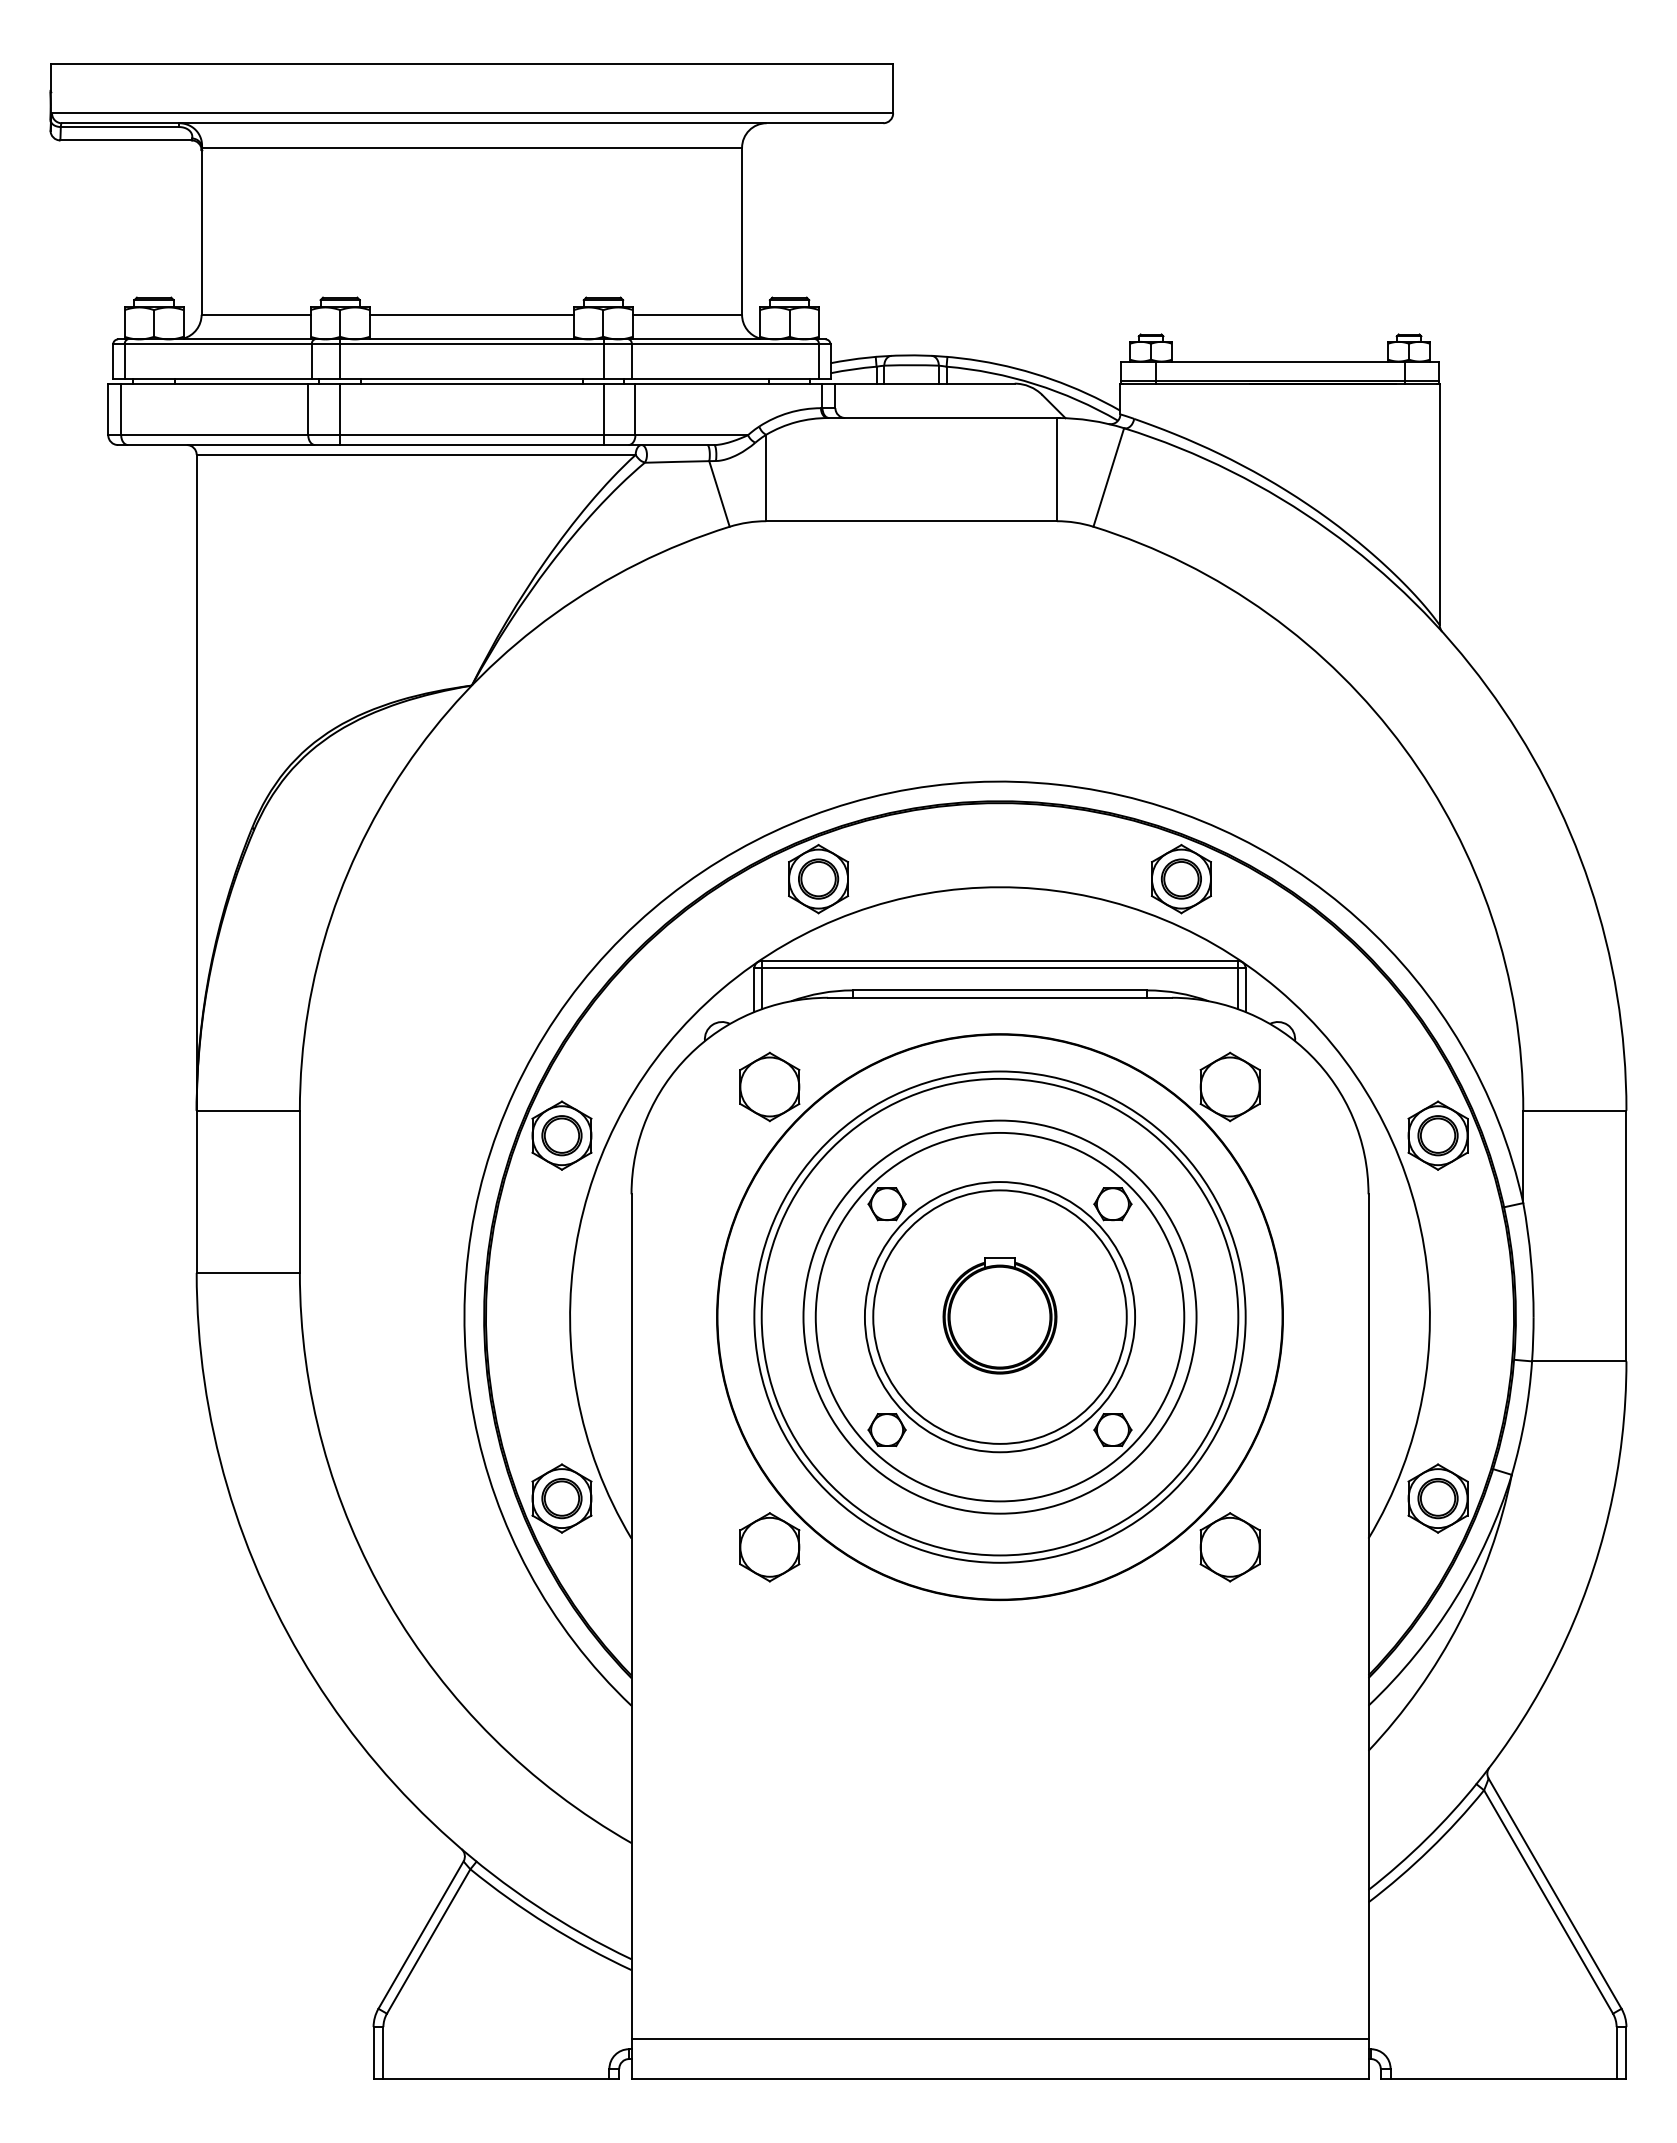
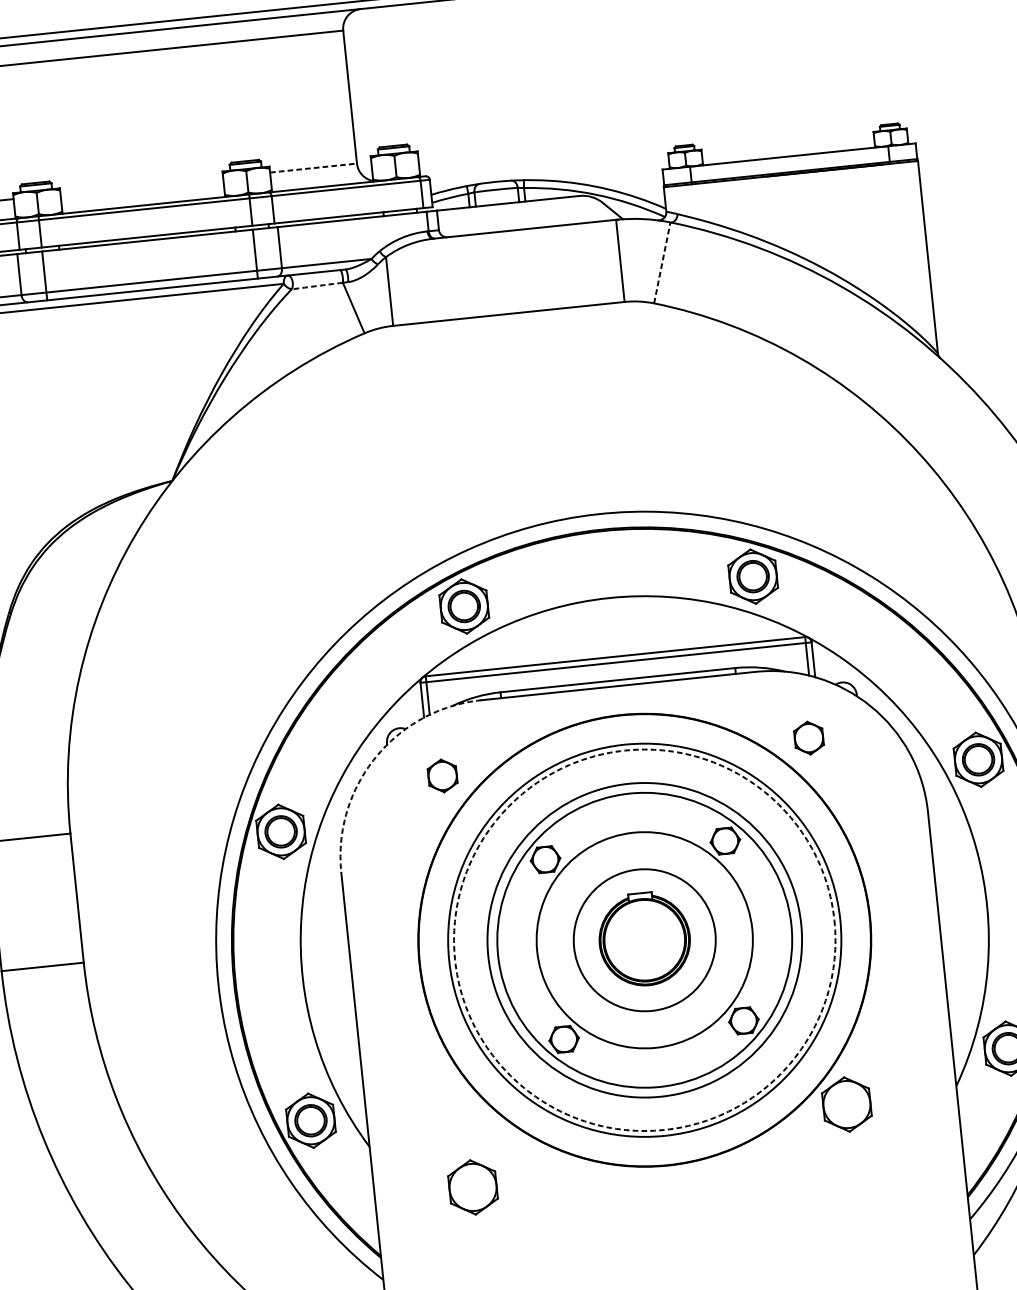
line: (471, 314) -> (141, 185), removed
line: (687, 314) -> (313, 167), solid -> dashed
arc: (677, 461) -> (317, 285), solid -> dashed
line: (1108, 477) -> (662, 262), solid -> dashed
arc: (689, 1055) -> (376, 757), solid -> dashed
part: (769, 1086) -> (442, 775), size x0.6
part: (1229, 1086) -> (808, 737), size x0.6
circle: (999, 1316) -> (644, 939), size x0.7
circle: (999, 1316) -> (644, 939), solid -> dashed
part: (769, 1547) -> (472, 1187), moved

